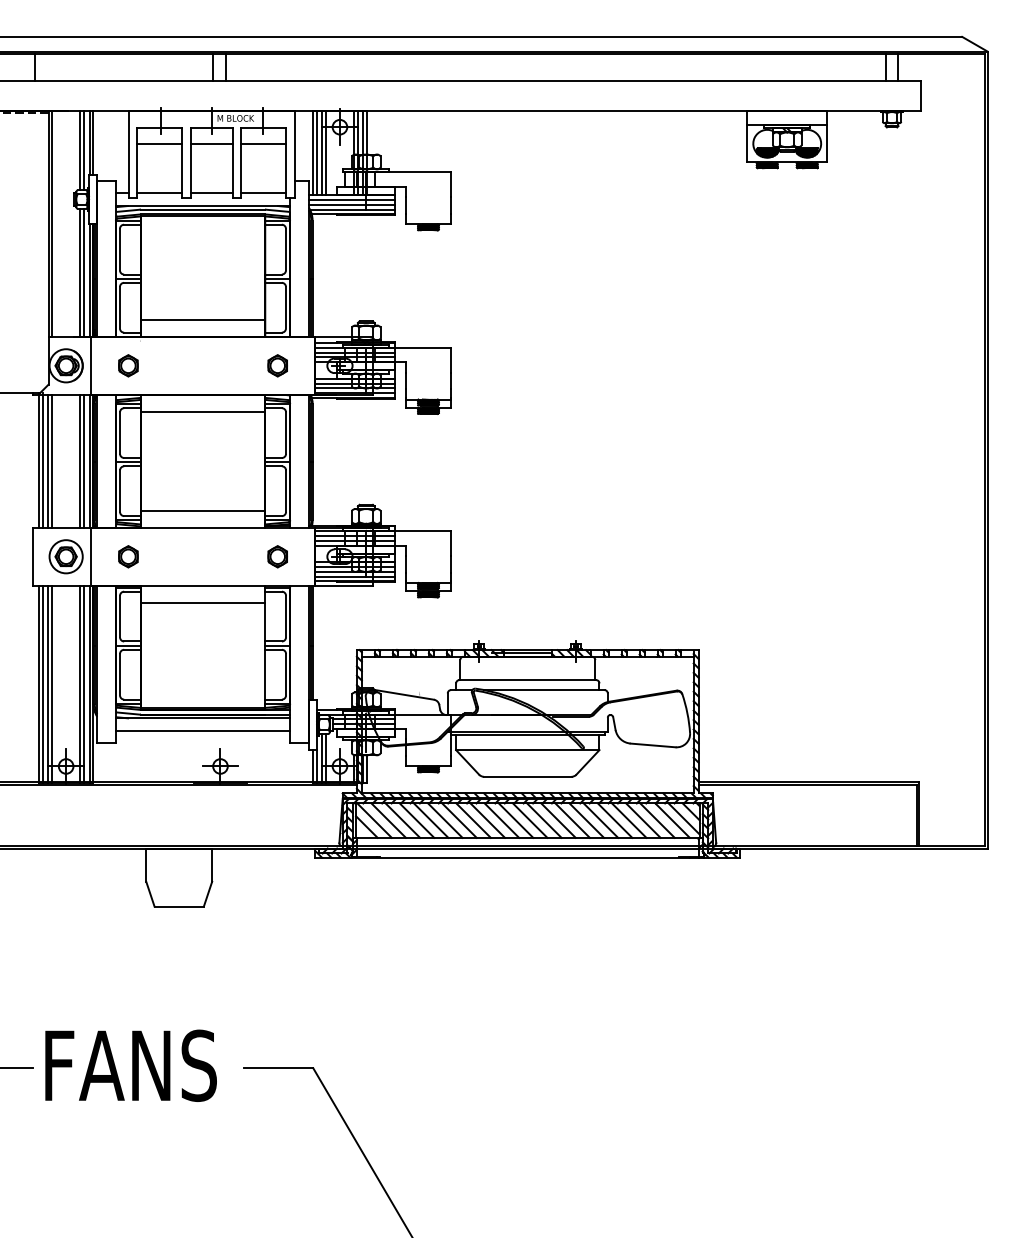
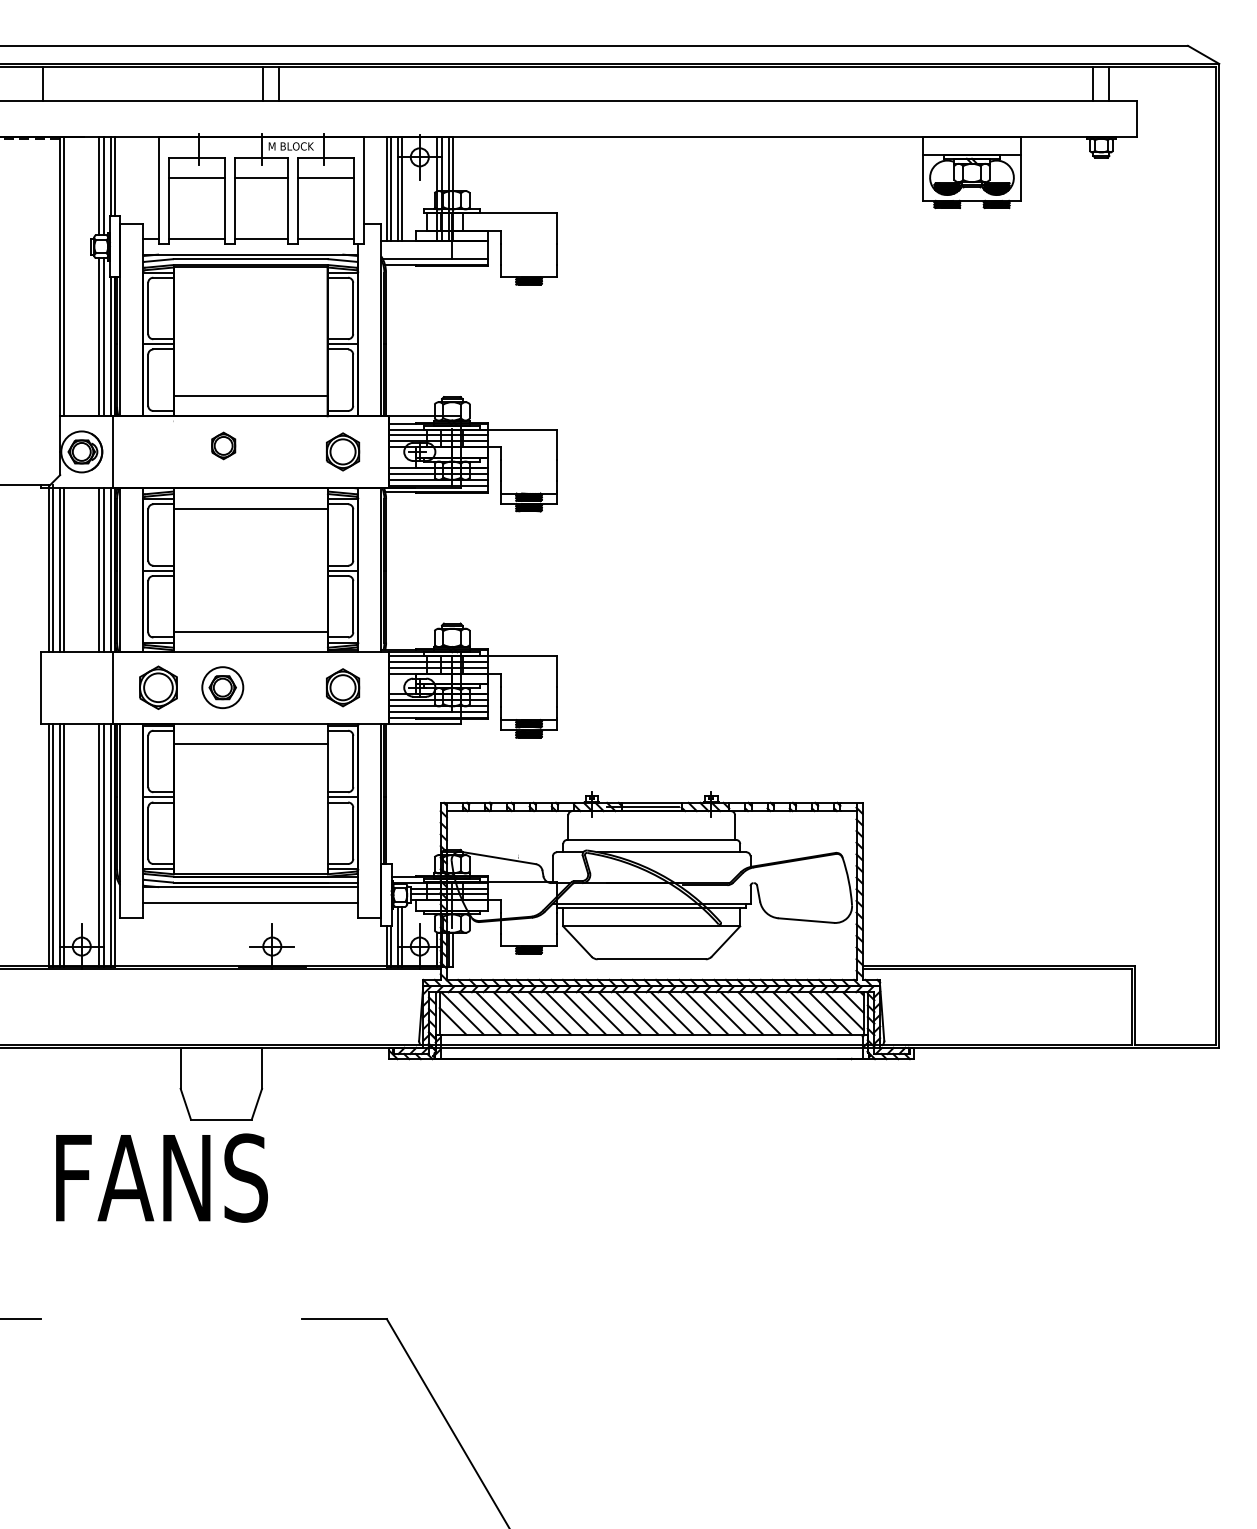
line: (351, 200) -> (434, 247), removed
line: (351, 205) -> (434, 253), removed
part: (128, 365) -> (223, 445), moved
part: (277, 365) -> (342, 451), size x1.4
part: (65, 556) -> (222, 687), moved
part: (128, 556) -> (158, 687), size x1.6
part: (277, 556) -> (342, 687), size x1.4
text: (130, 1065) -> (161, 1177), moved

